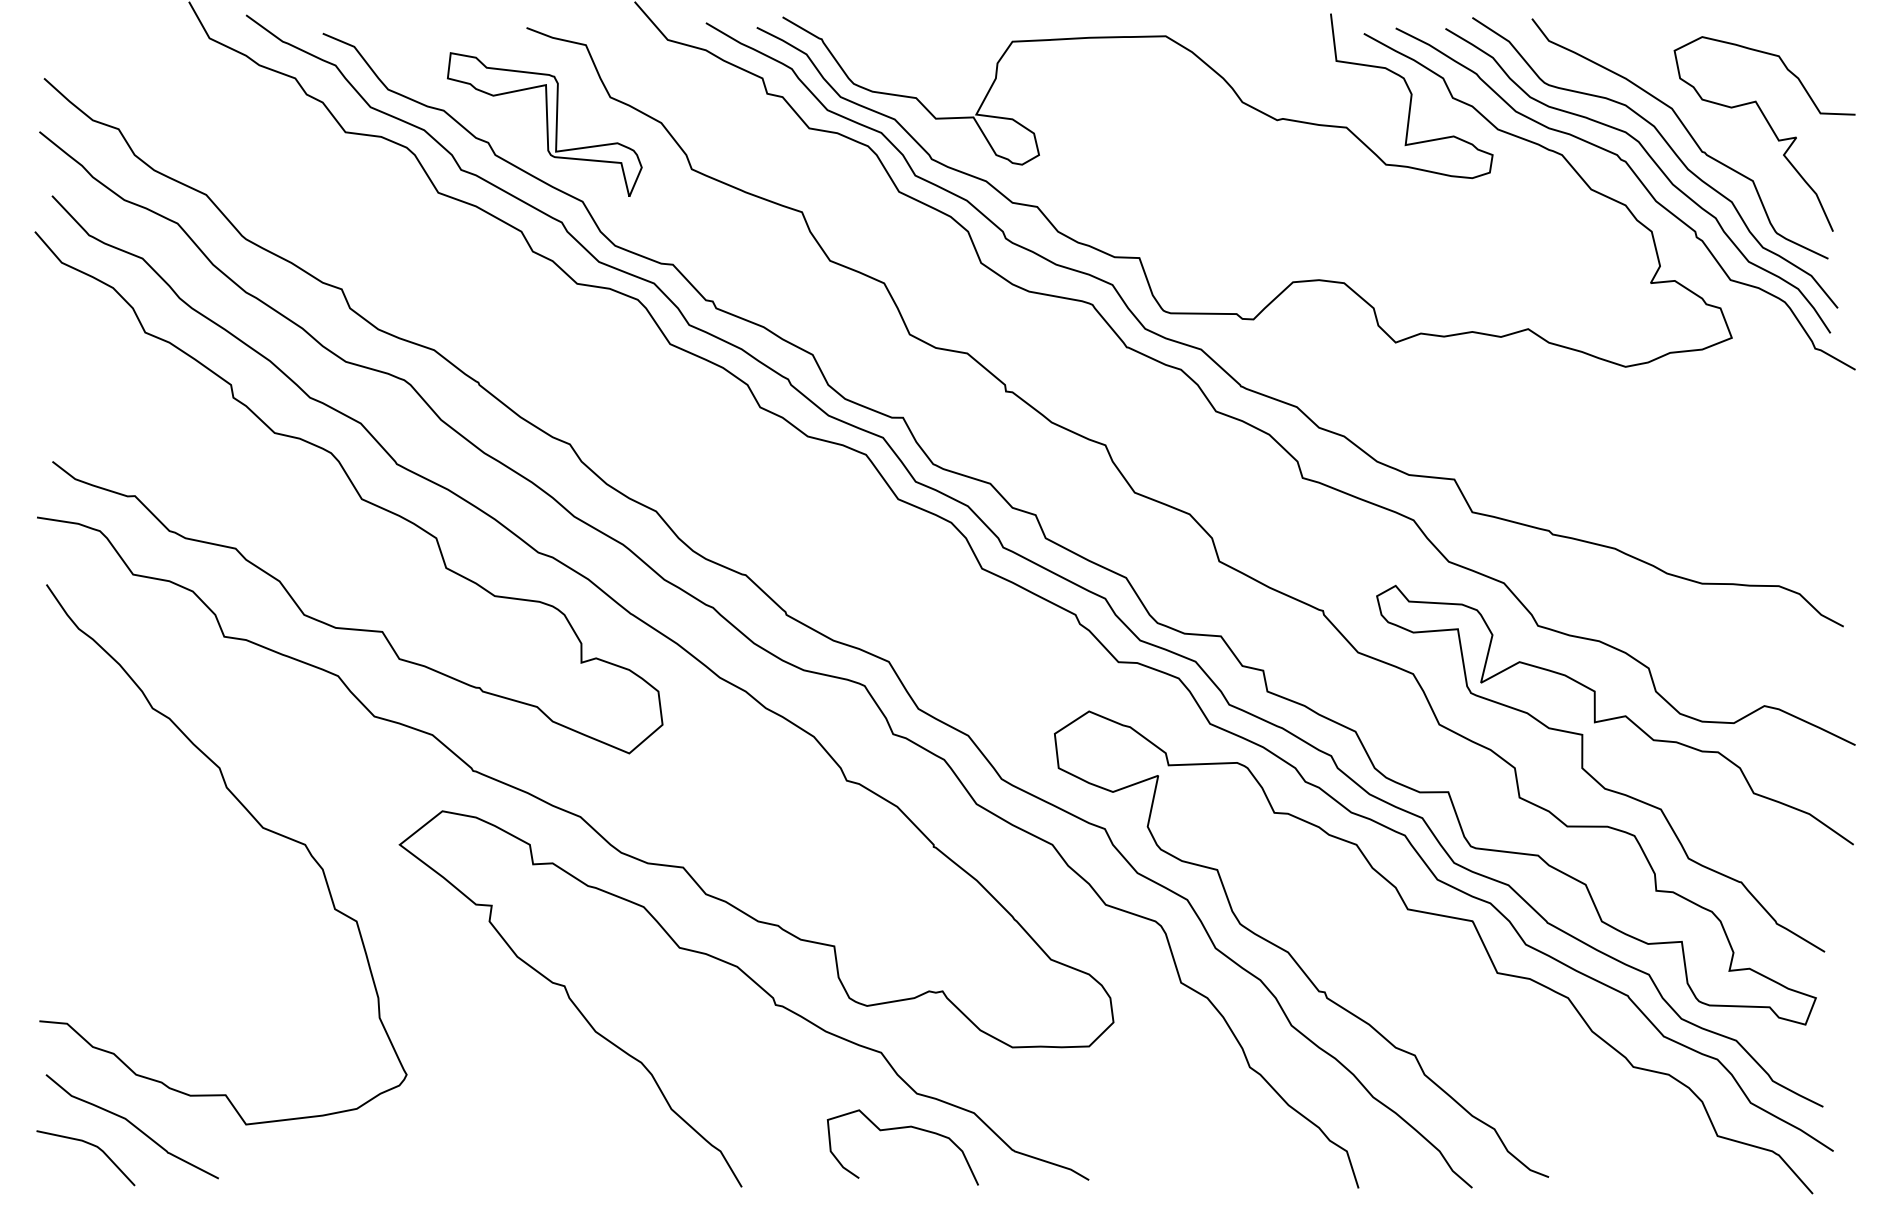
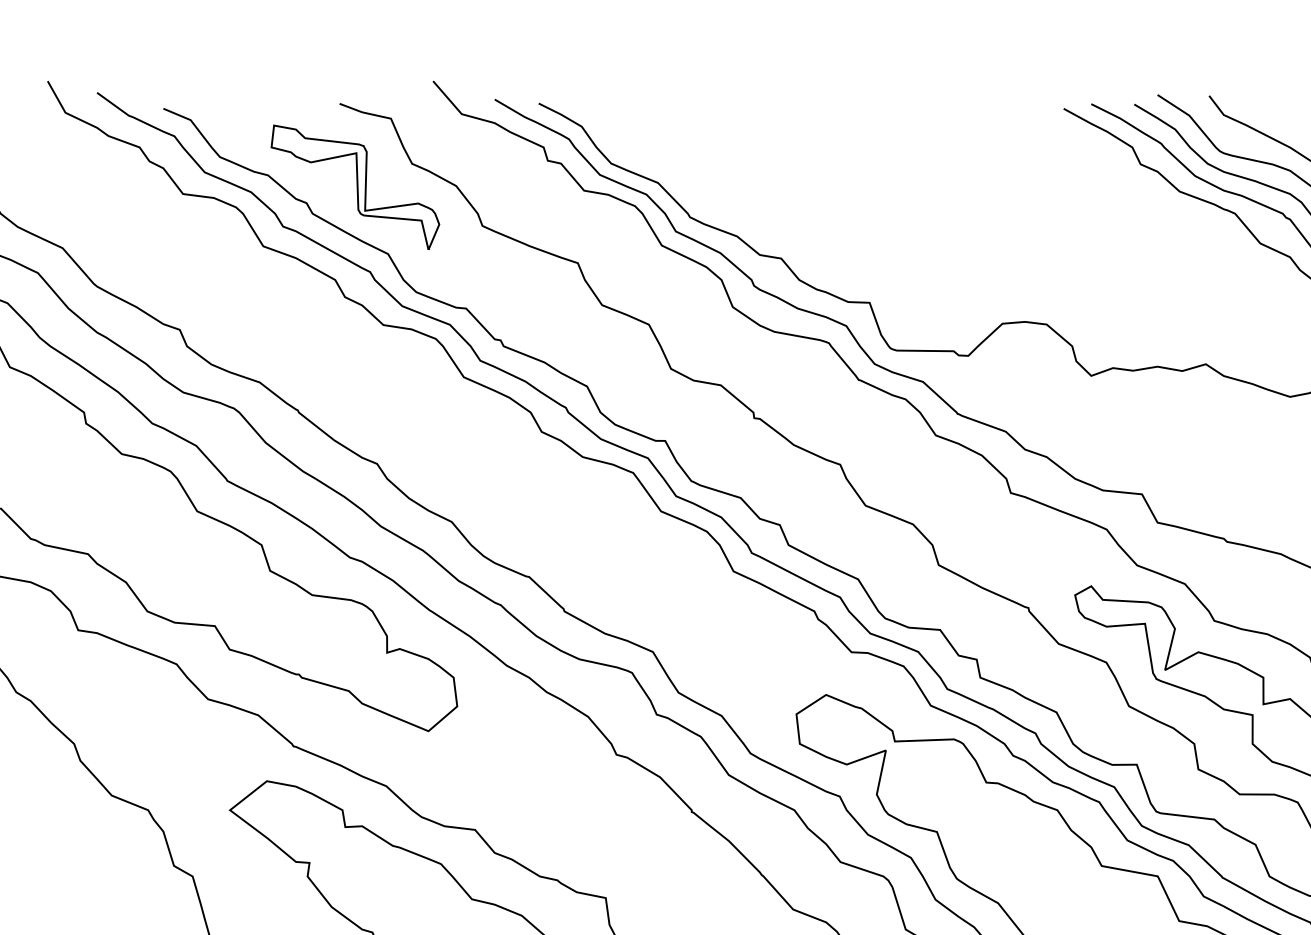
curve: (1137, 37) -> (867, 112), removed

